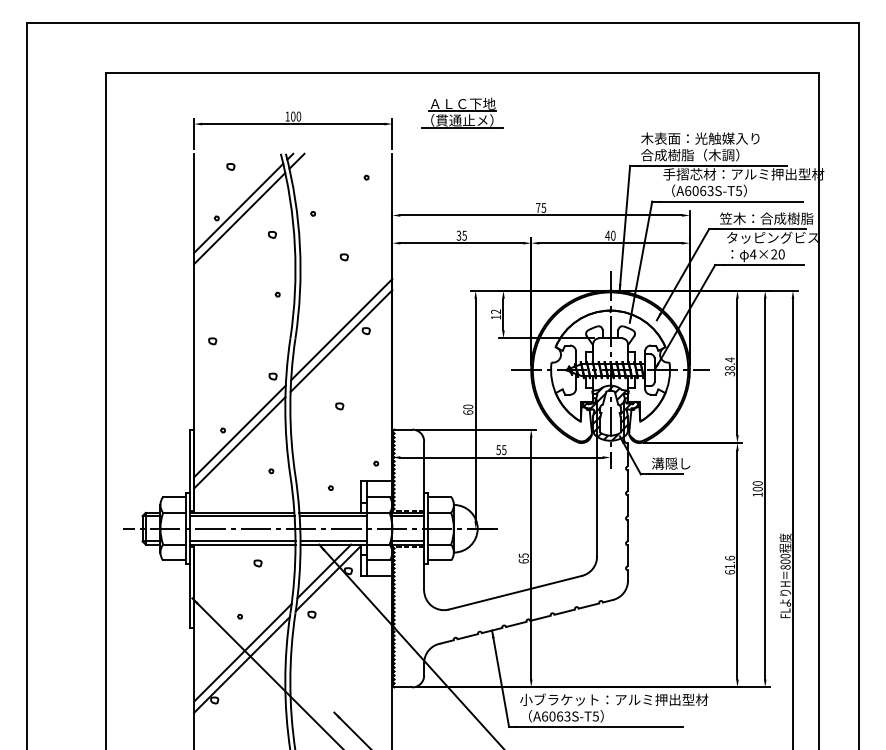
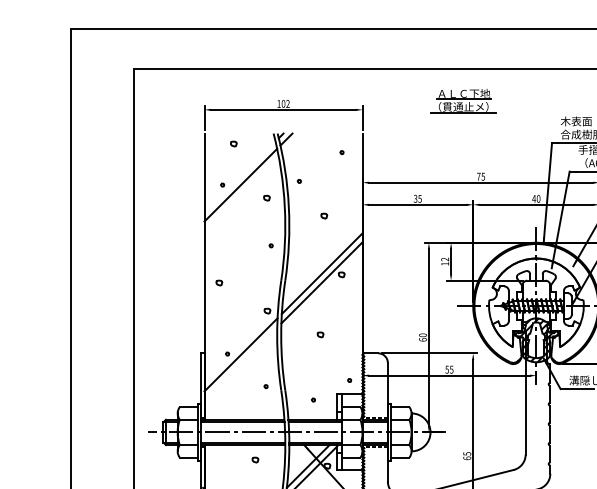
part: (462, 112) -> (463, 100), moved
text: (298, 116) -> (287, 103), 100 -> 102
line: (238, 207) -> (239, 176), removed
line: (239, 442) -> (240, 363), removed

